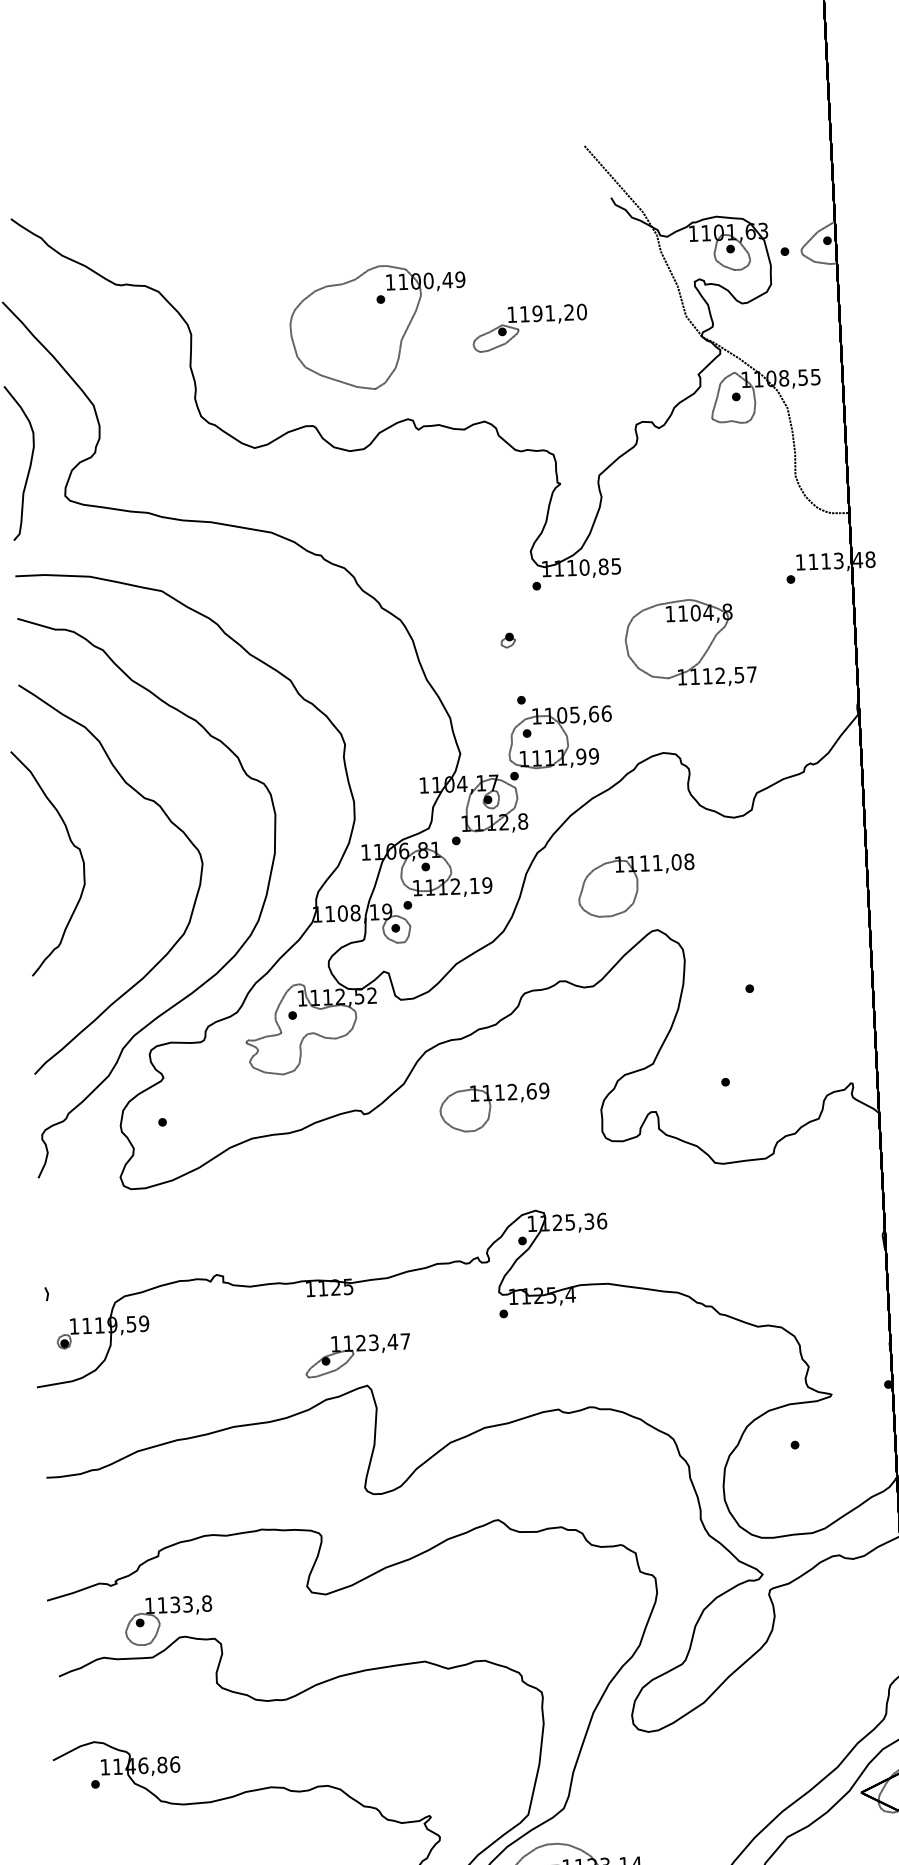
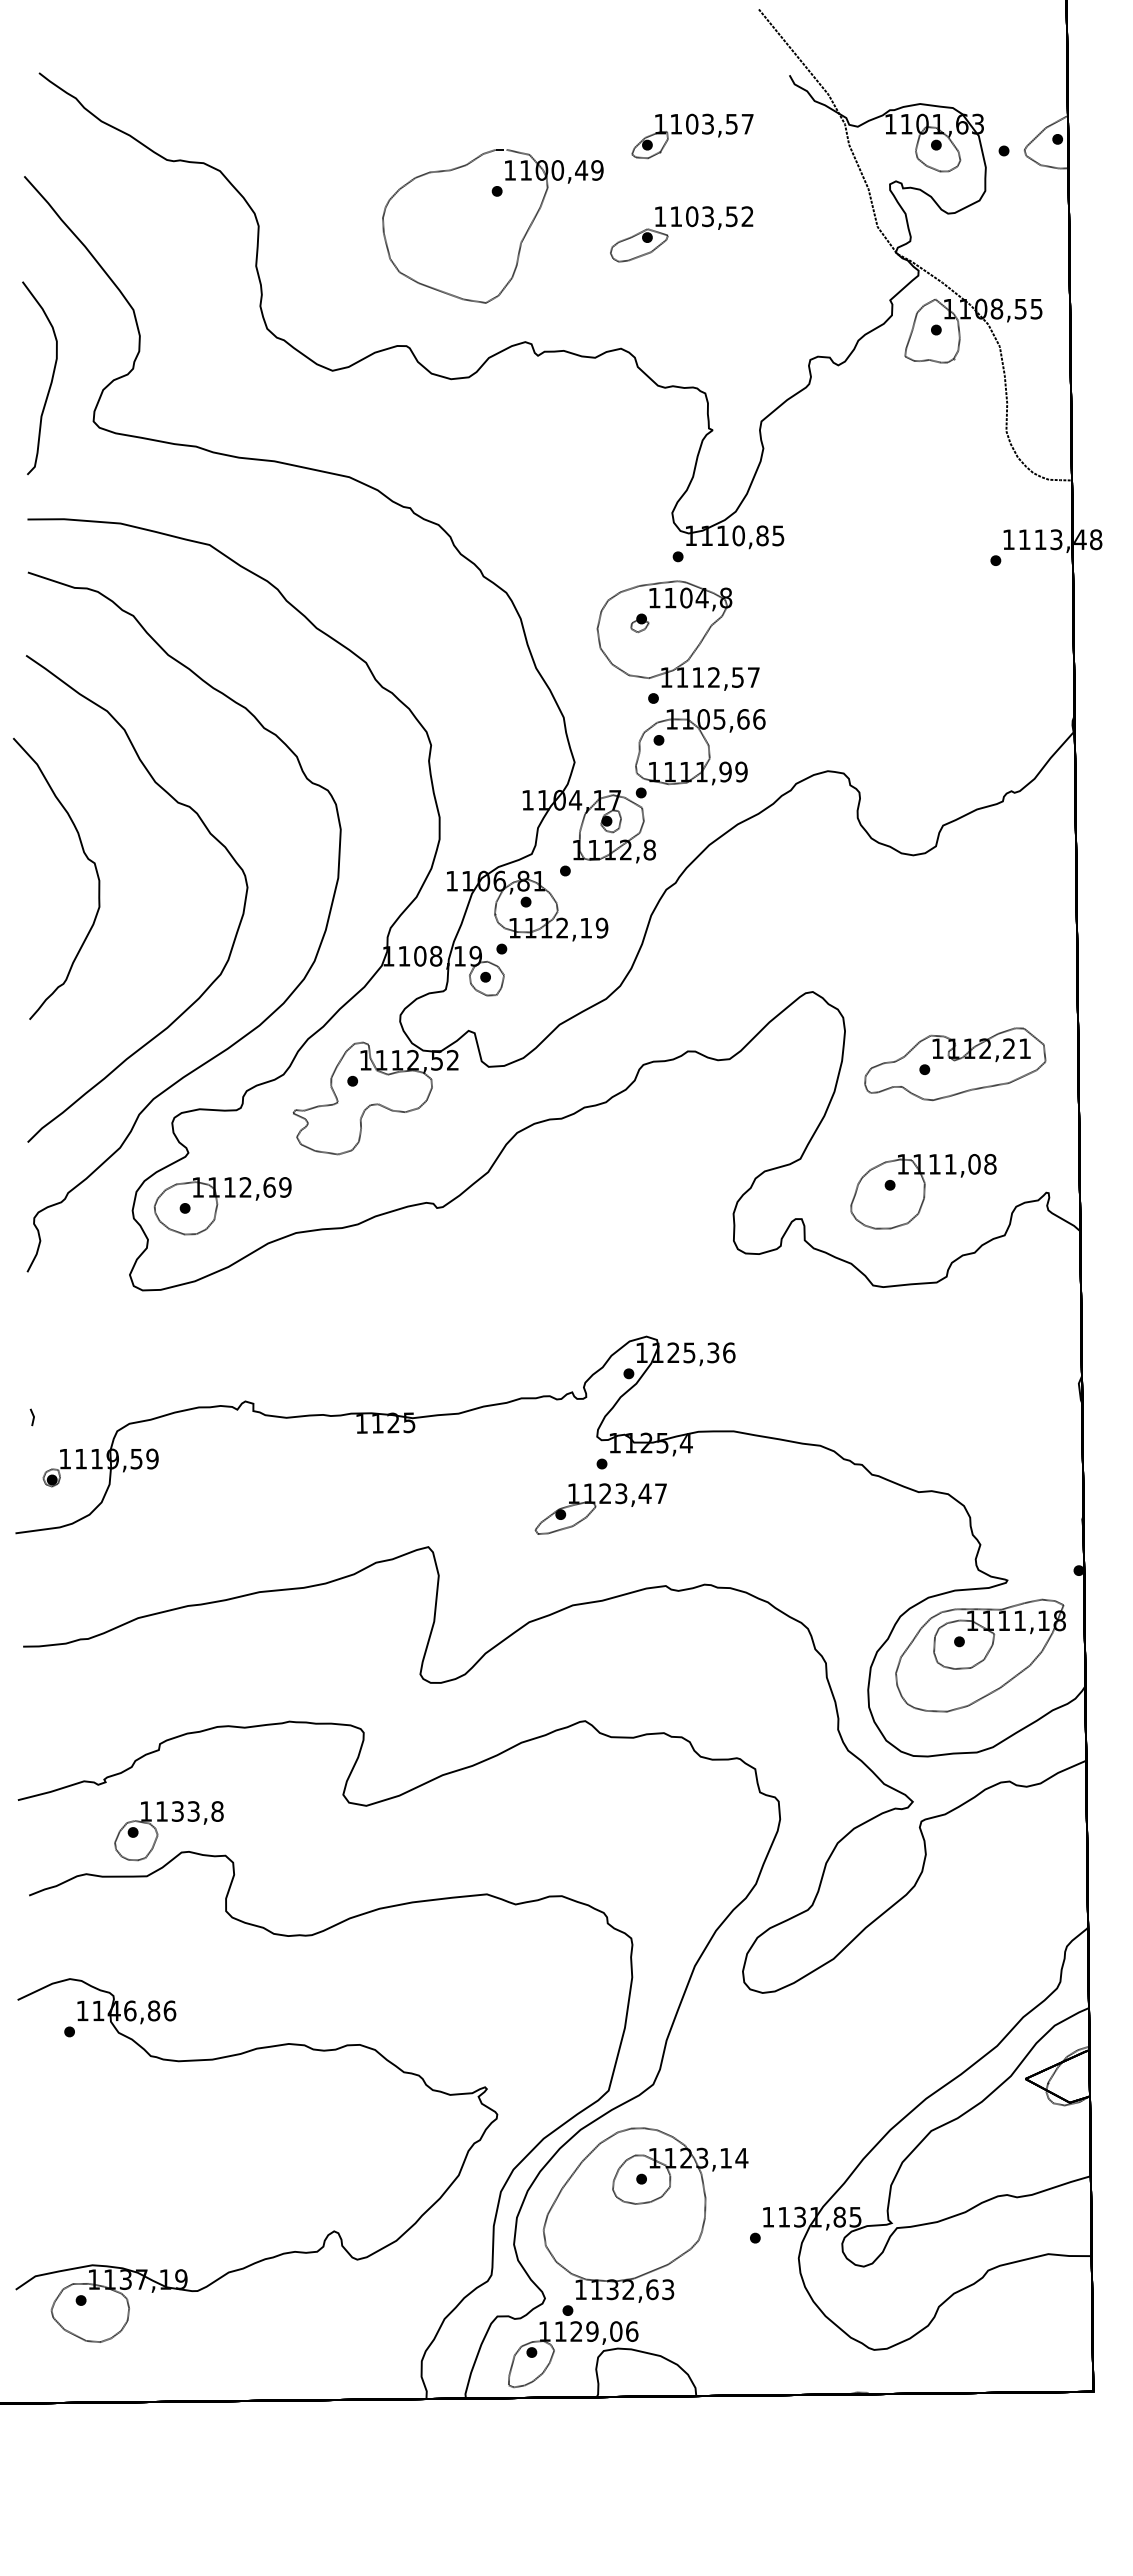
part: (535, 249) -> (692, 136), added
text: (559, 312) -> (719, 216), 1191,20 -> 1103,52
part: (689, 643) -> (677, 635), moved
part: (636, 885) -> (923, 1191), moved
part: (774, 982) -> (955, 1063), added
part: (494, 1108) -> (222, 1206), moved
part: (357, 1355) -> (600, 1508), moved
part: (812, 1455) -> (980, 1655), added

